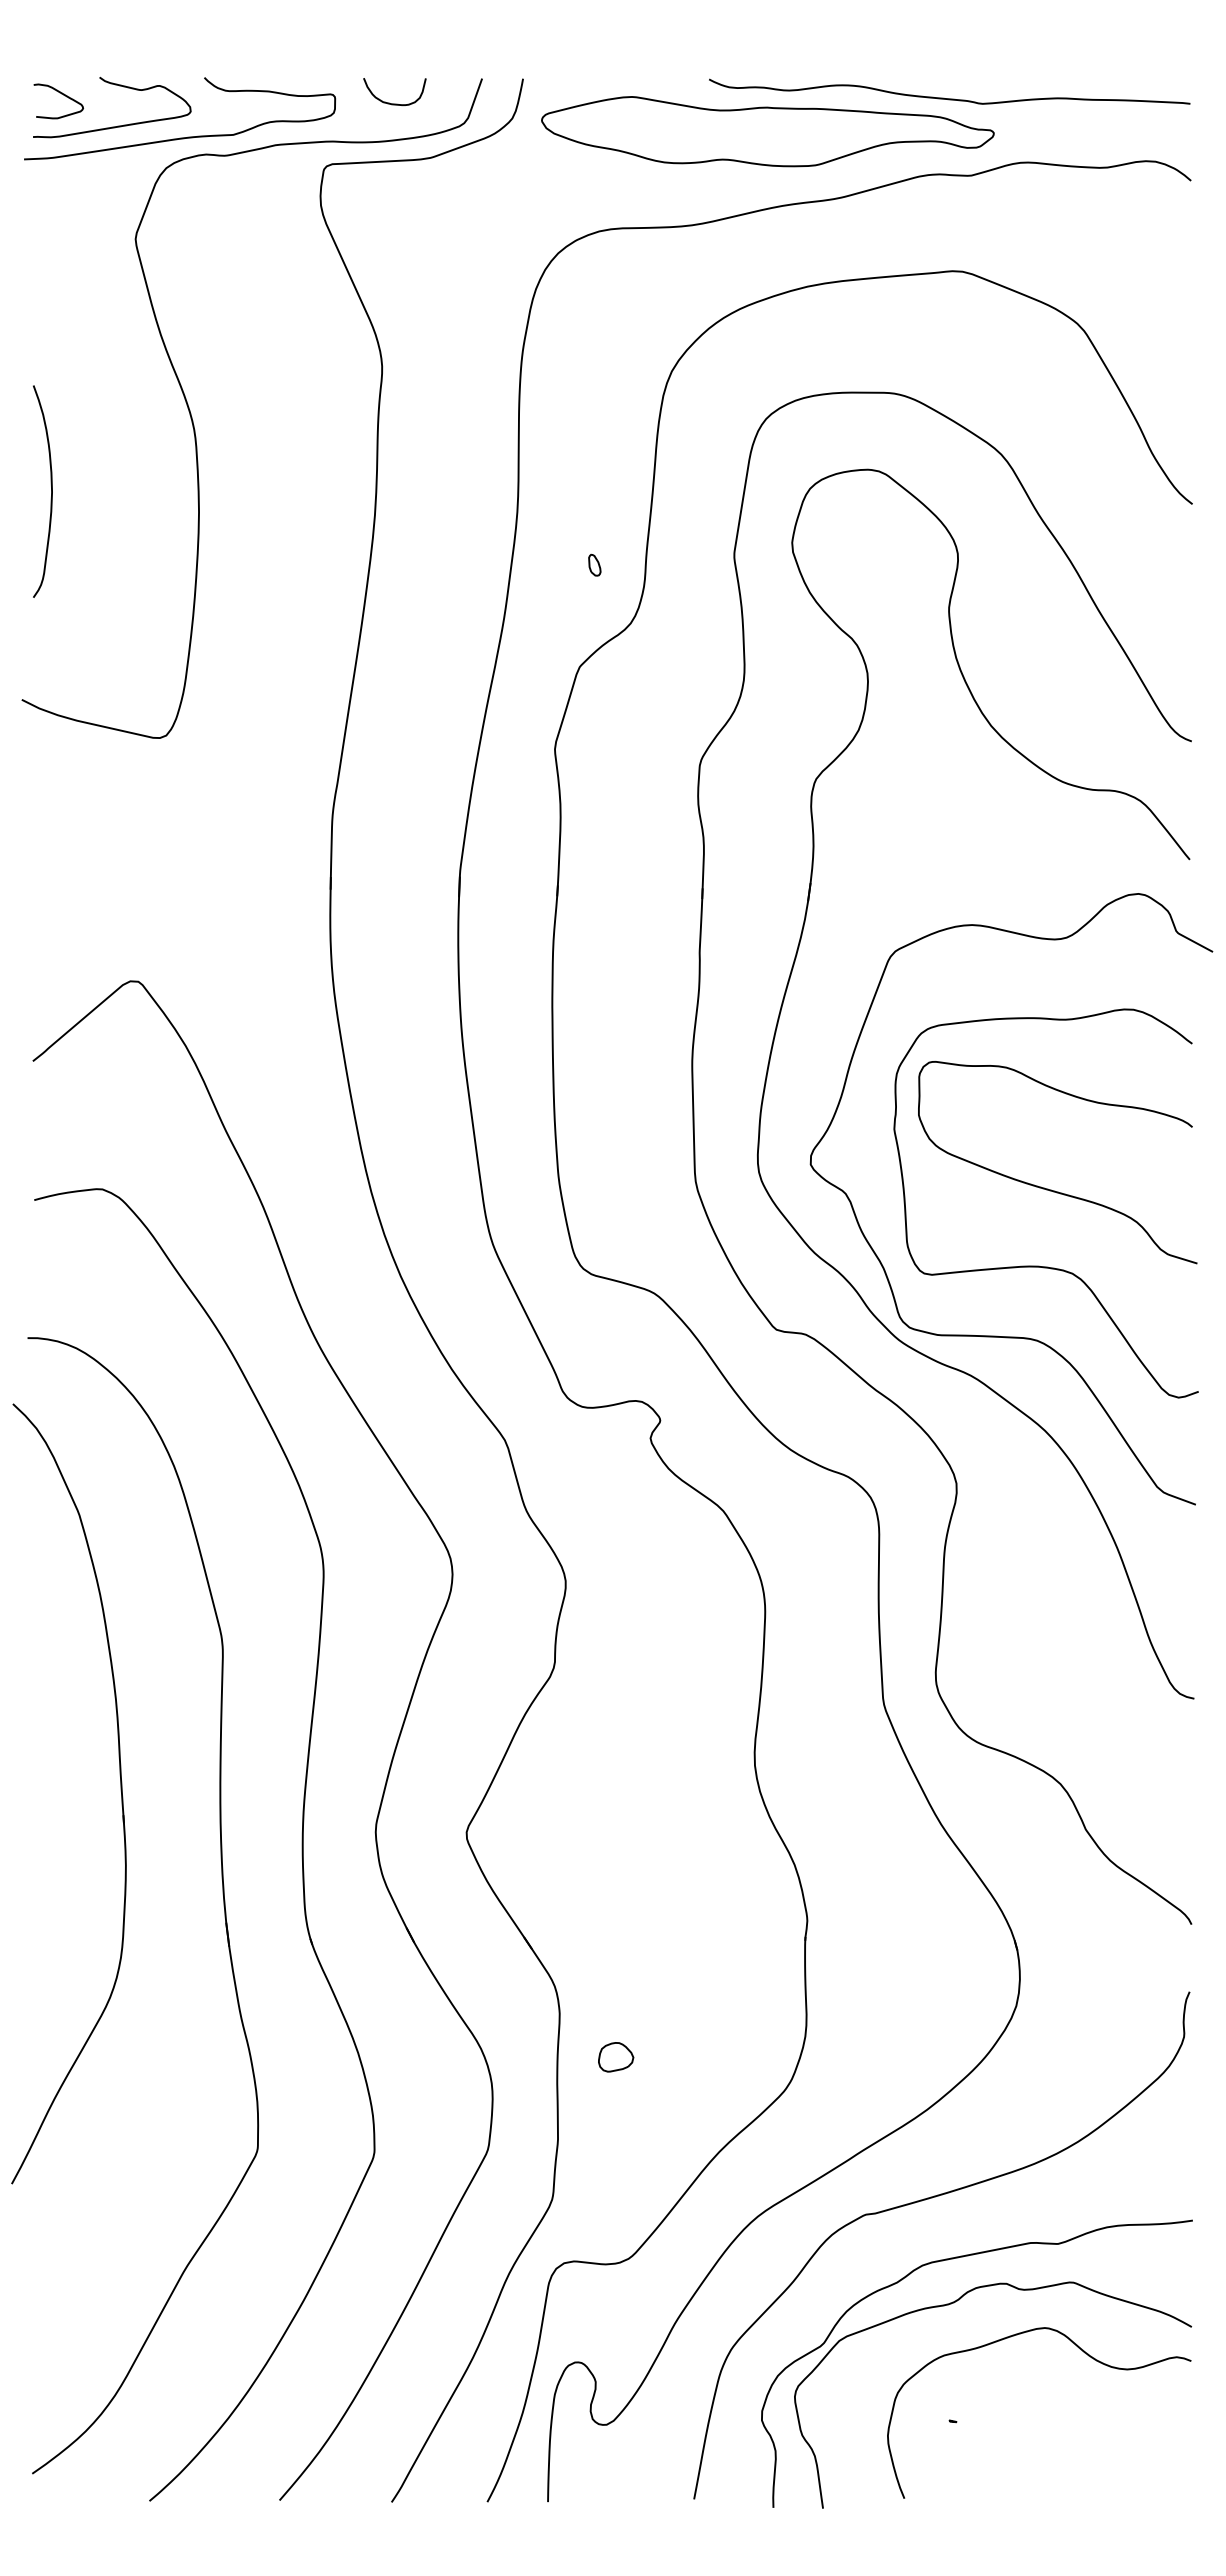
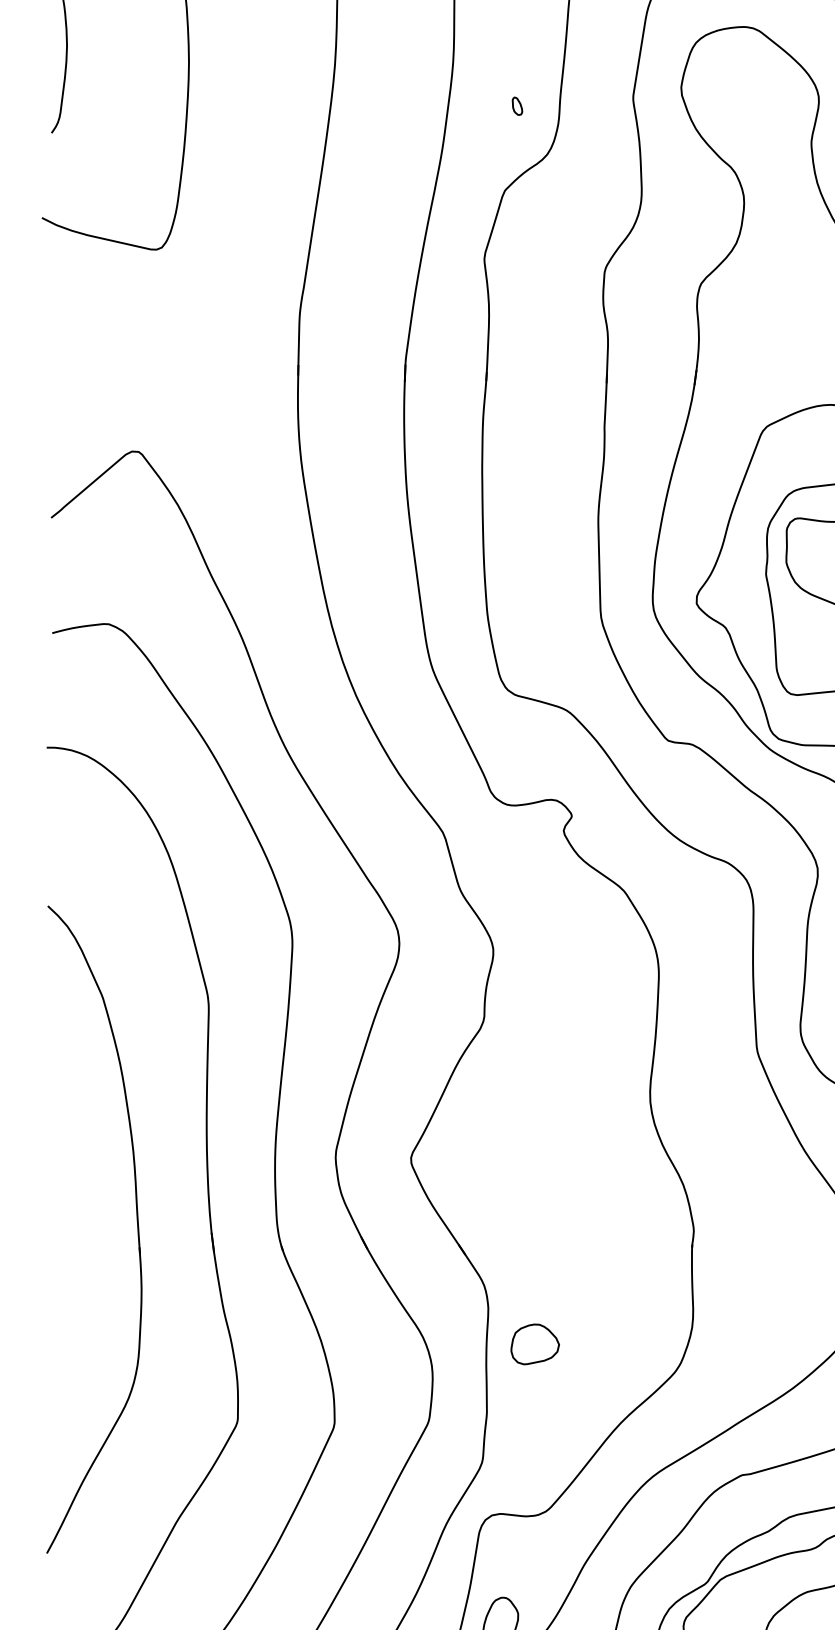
part: (120, 1791) -> (137, 1227), moved
part: (615, 2057) -> (534, 1344), size x1.67

